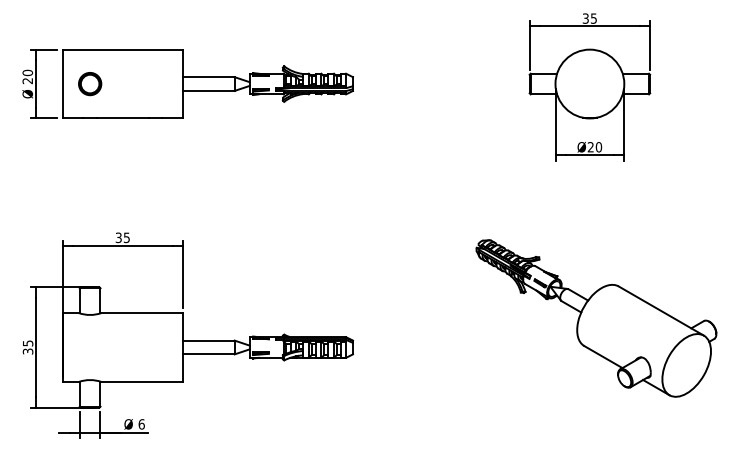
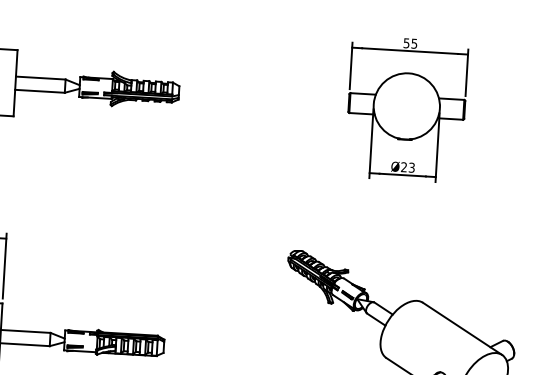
text: (585, 18) -> (406, 43), 35 -> 55
text: (598, 147) -> (411, 167), Ø20 -> Ø23

